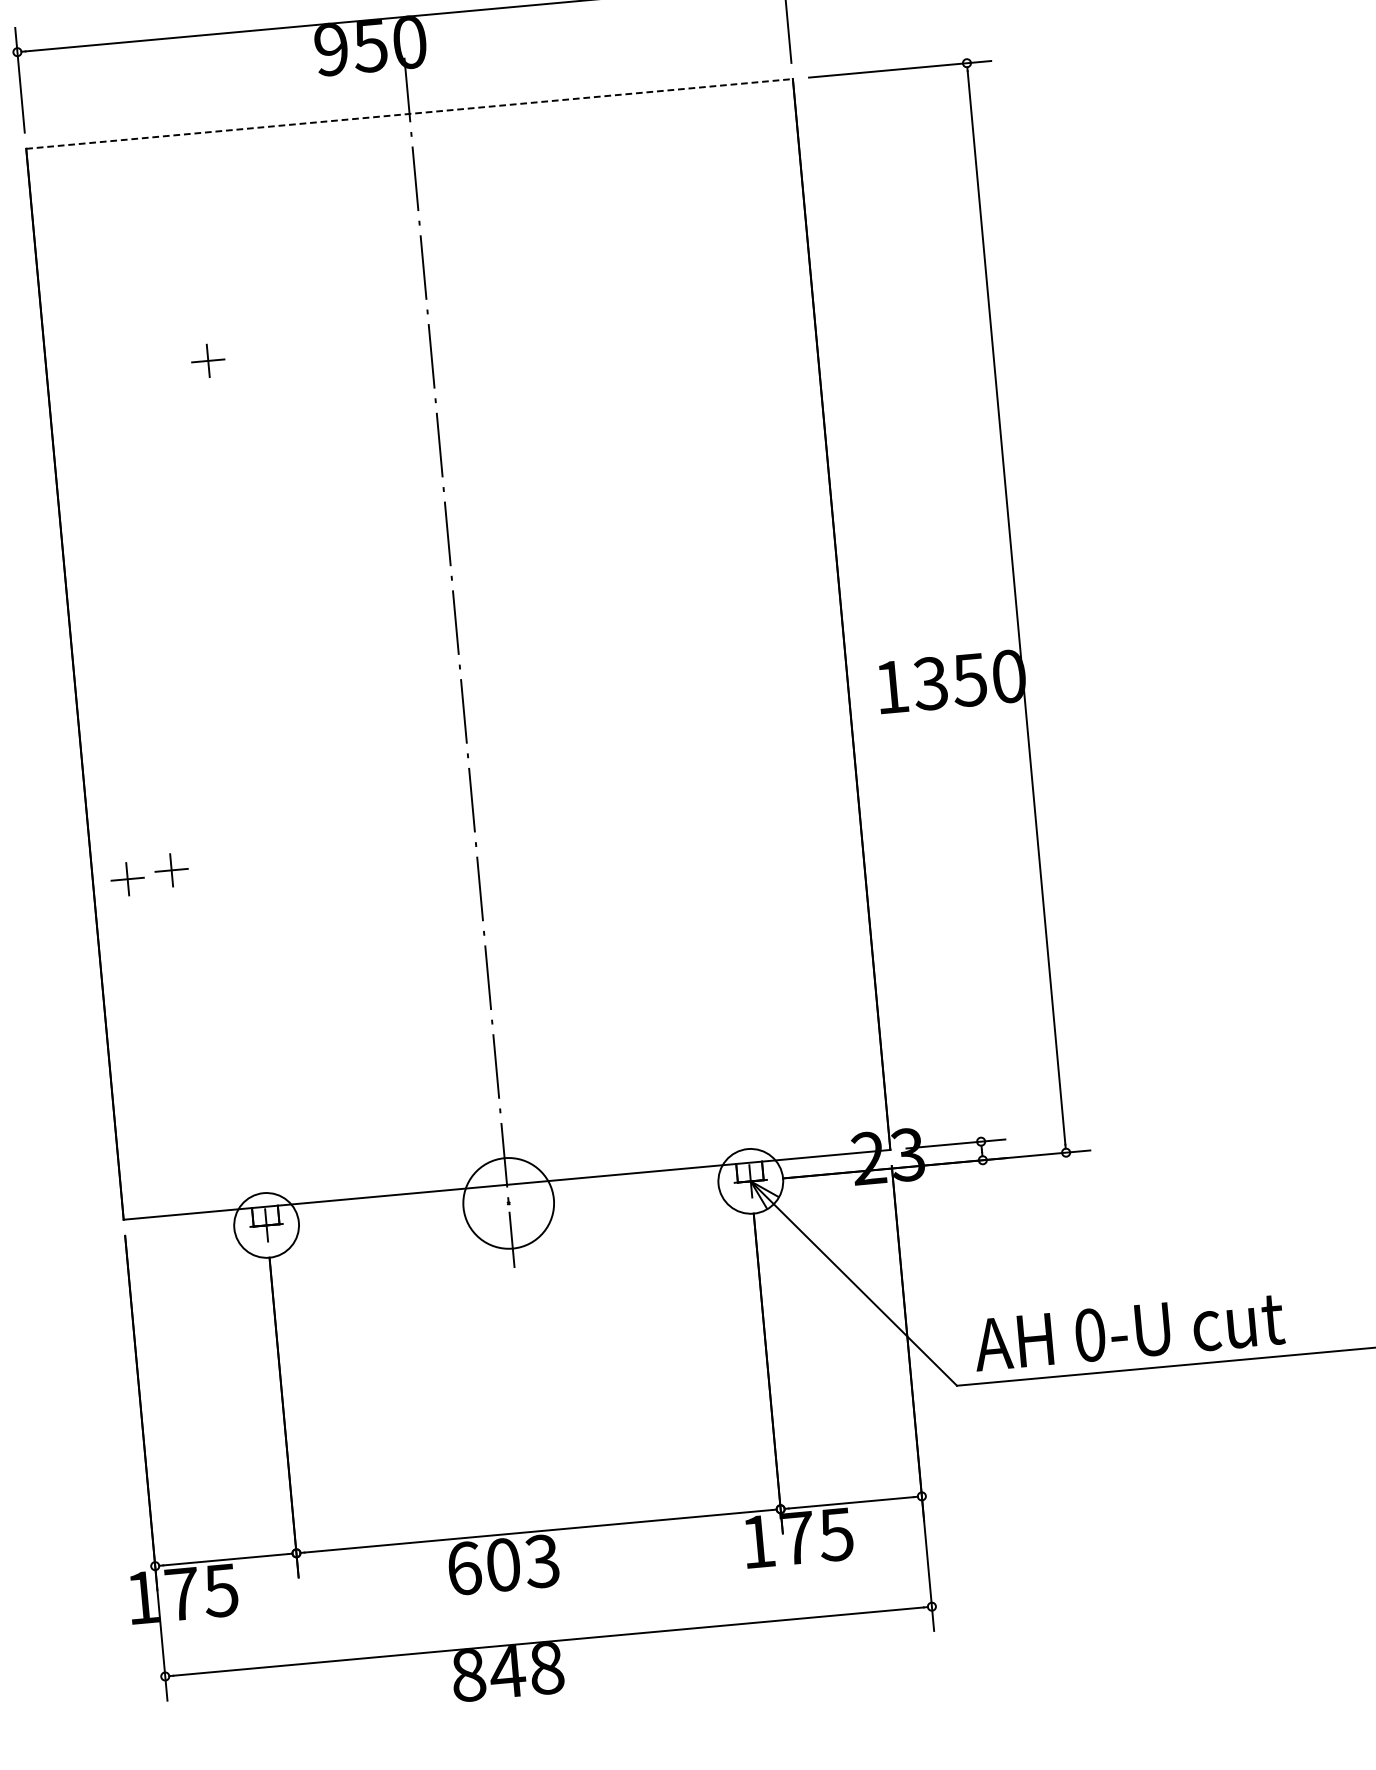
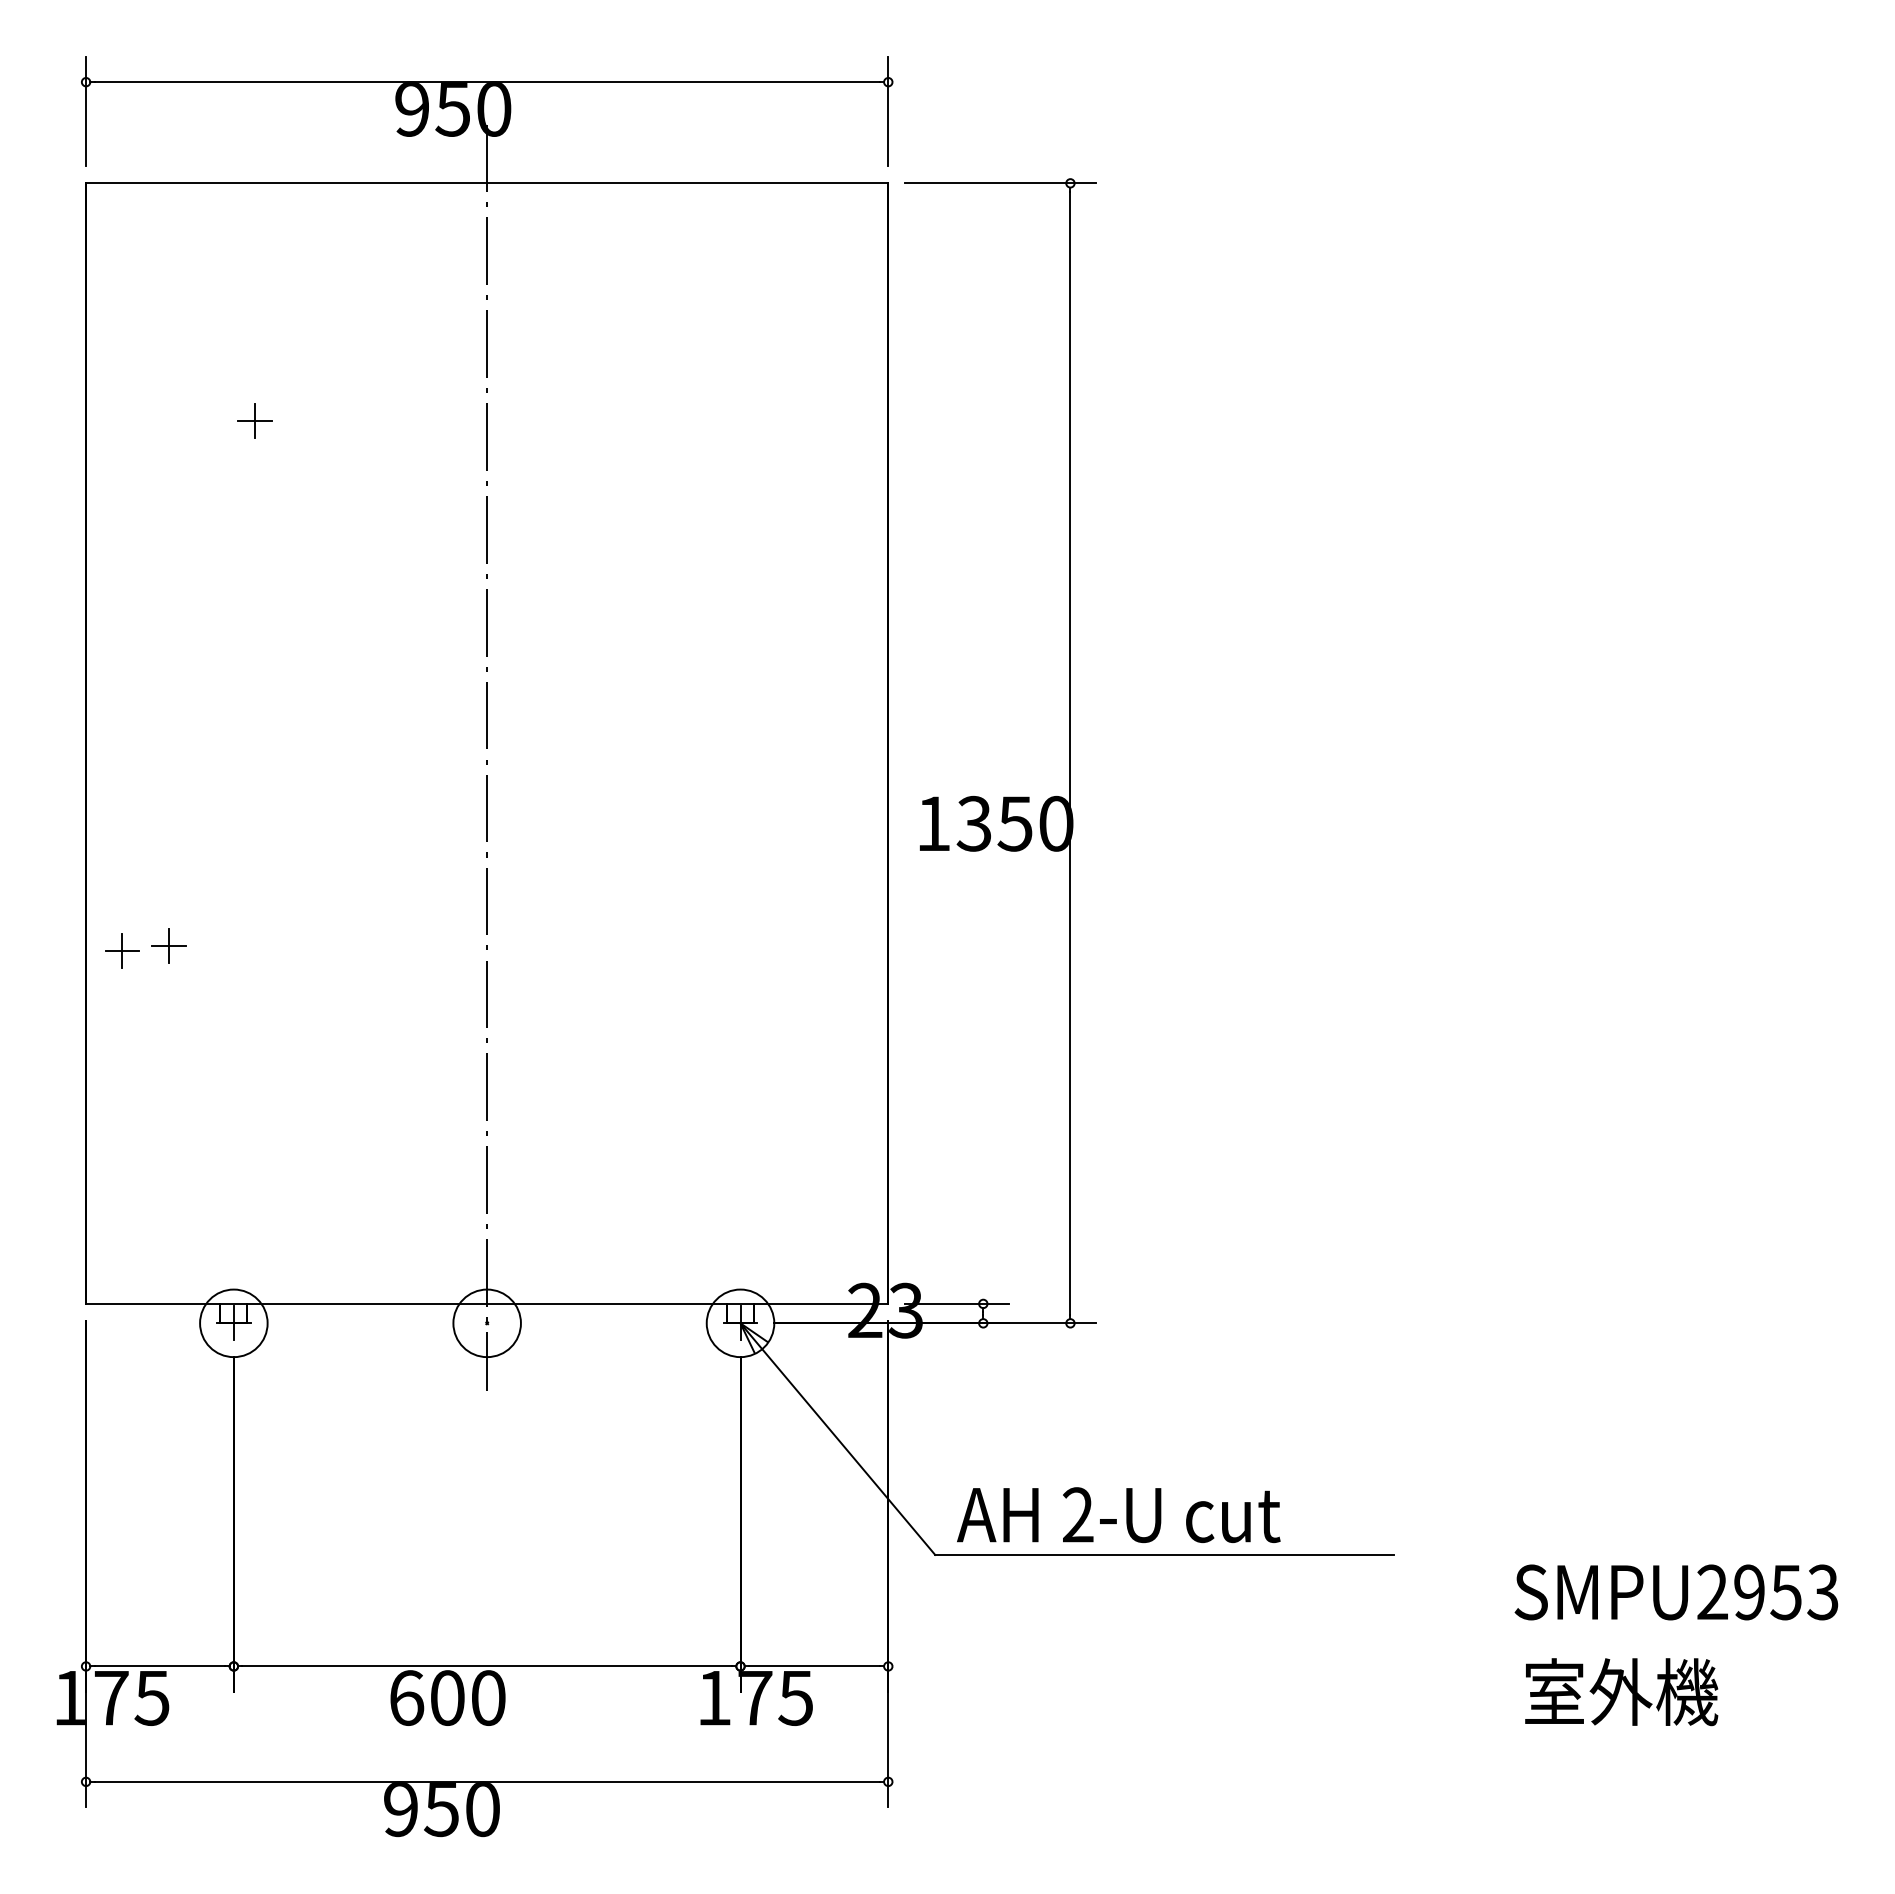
line: (409, 114) -> (487, 183), dashed -> solid
circle: (508, 1203) -> (486, 1323), size x0.71
text: (1090, 1335) -> (1078, 1515), 0-U -> 2-U
text: (541, 1560) -> (487, 1697), 603 -> 600
text: (508, 1672) -> (442, 1810), 848 -> 950

